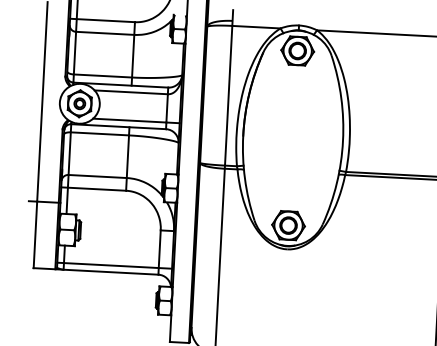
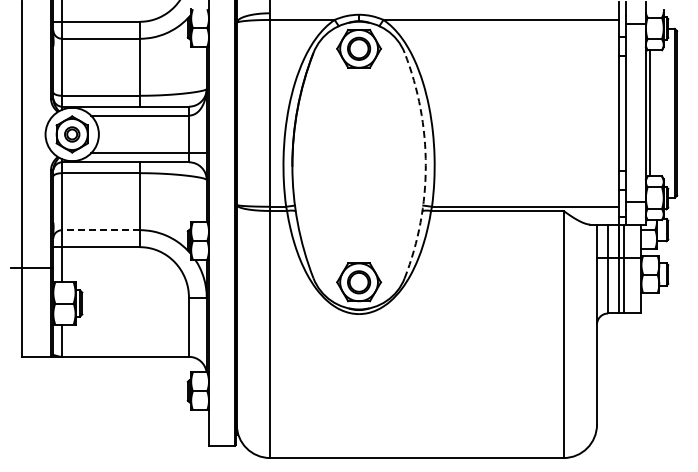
arc: (342, 140) -> (425, 165), solid -> dashed
line: (97, 176) -> (101, 230), solid -> dashed
line: (114, 265) -> (129, 347), removed

